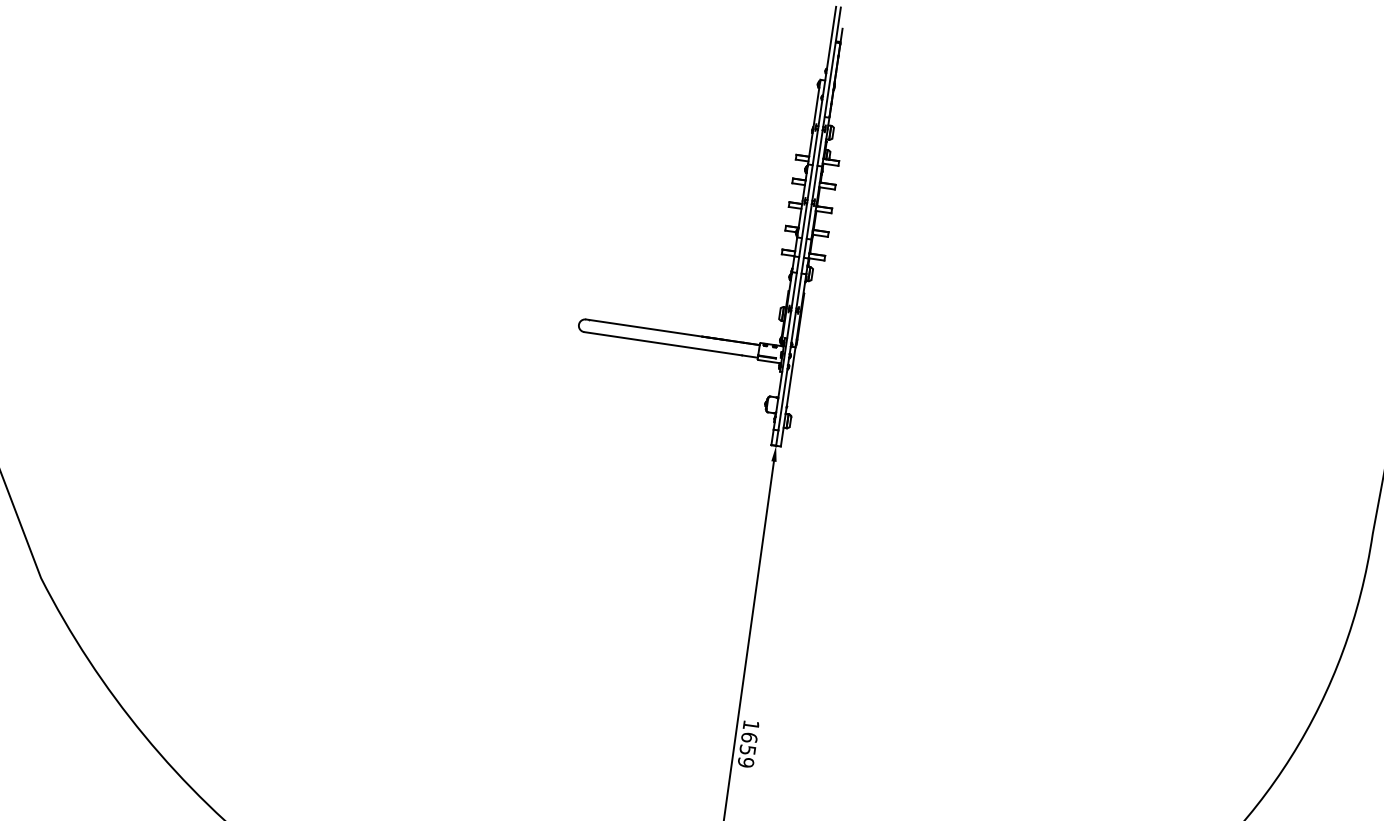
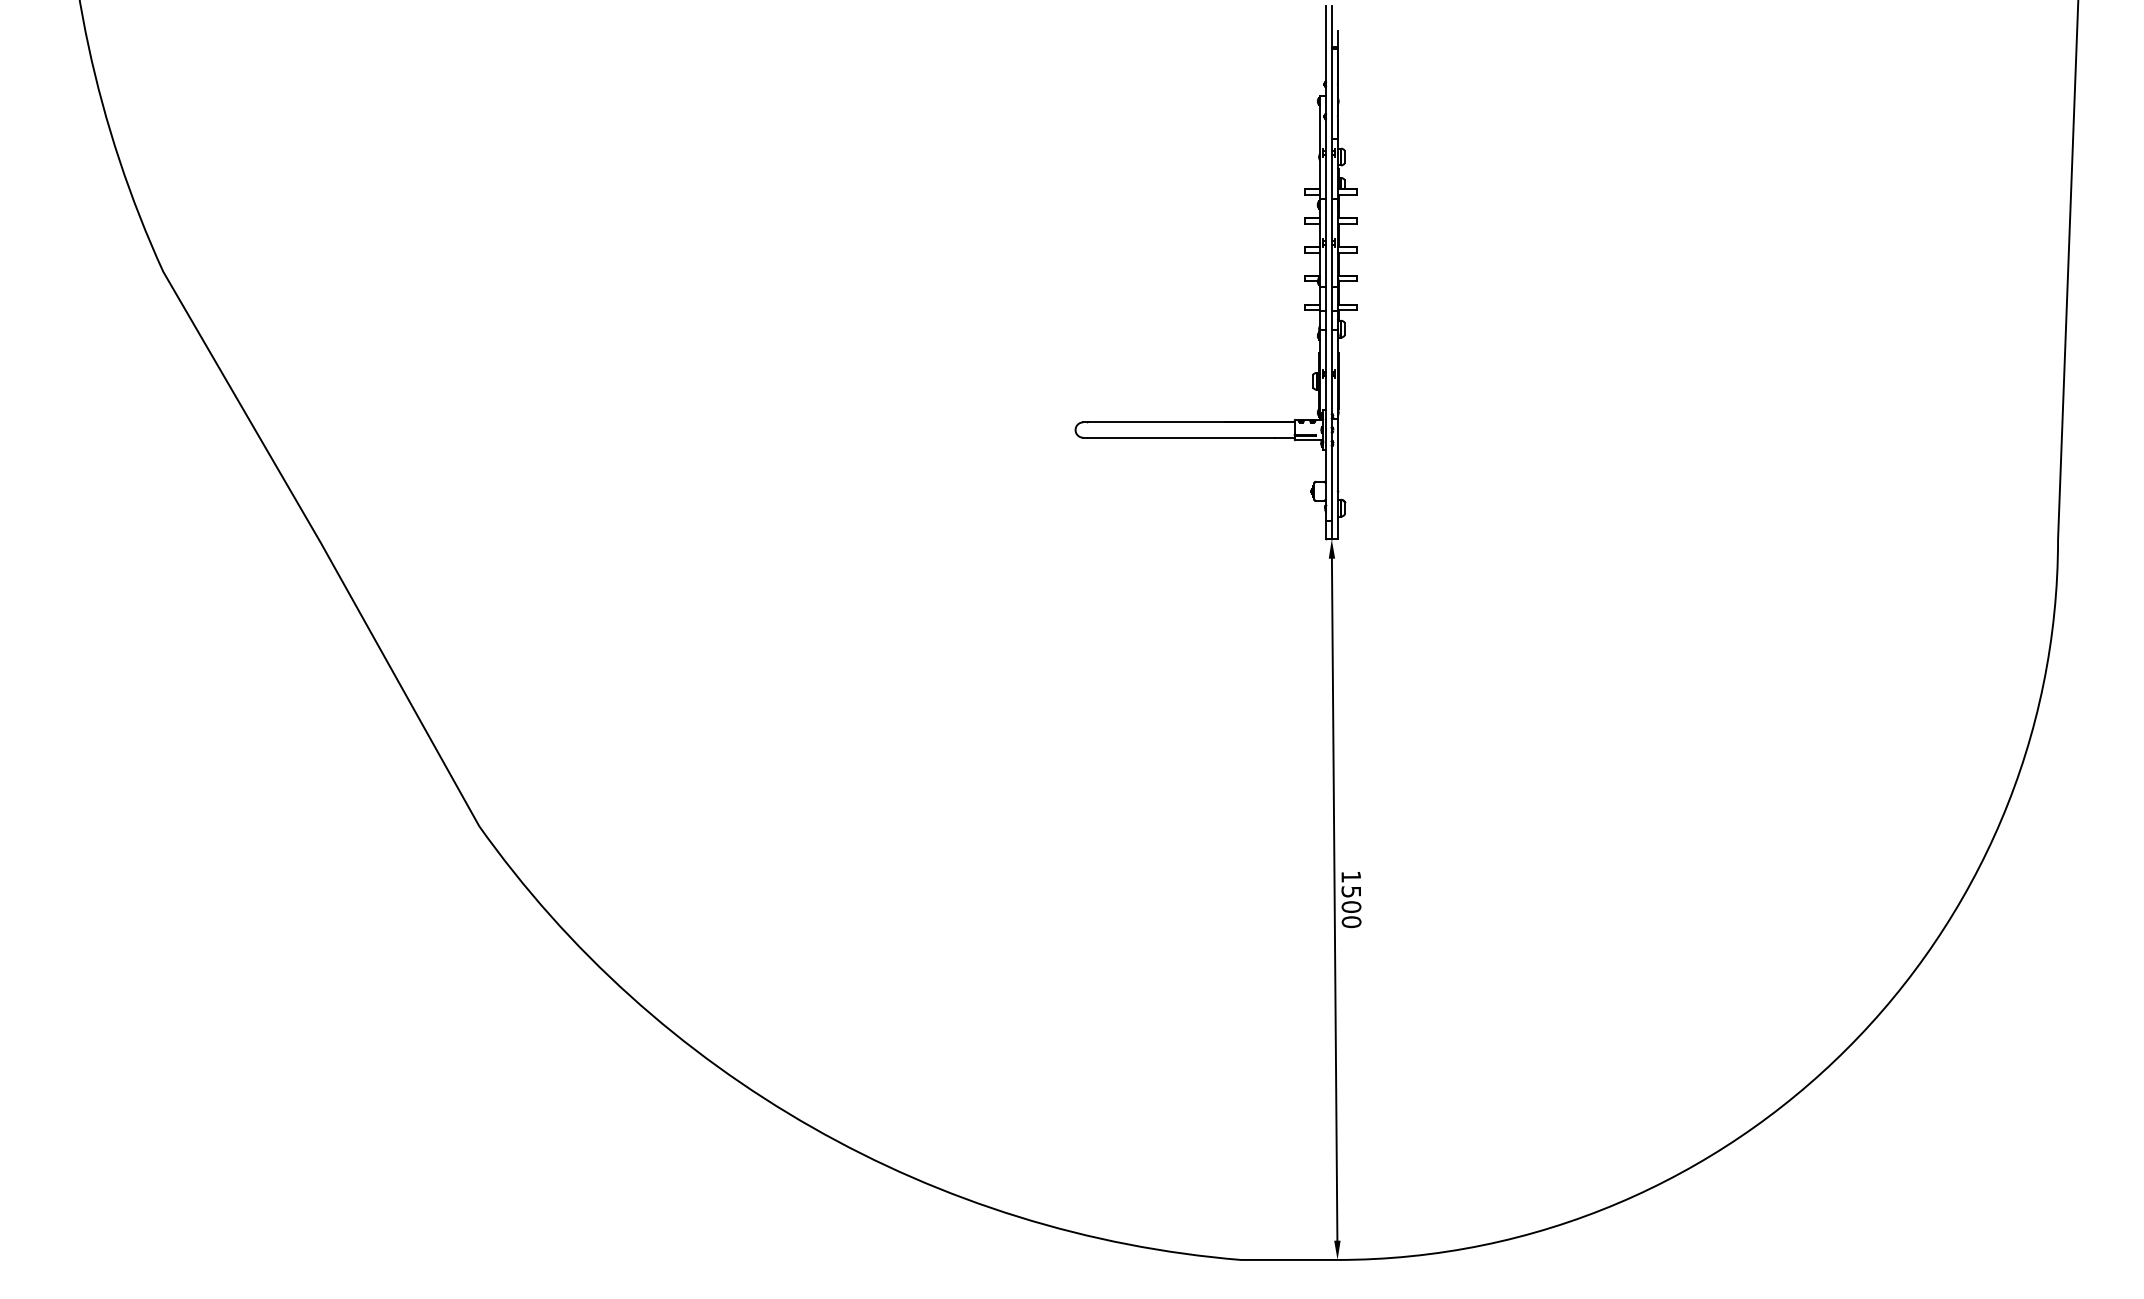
text: (747, 750) -> (1351, 907), 1659 -> 1500

